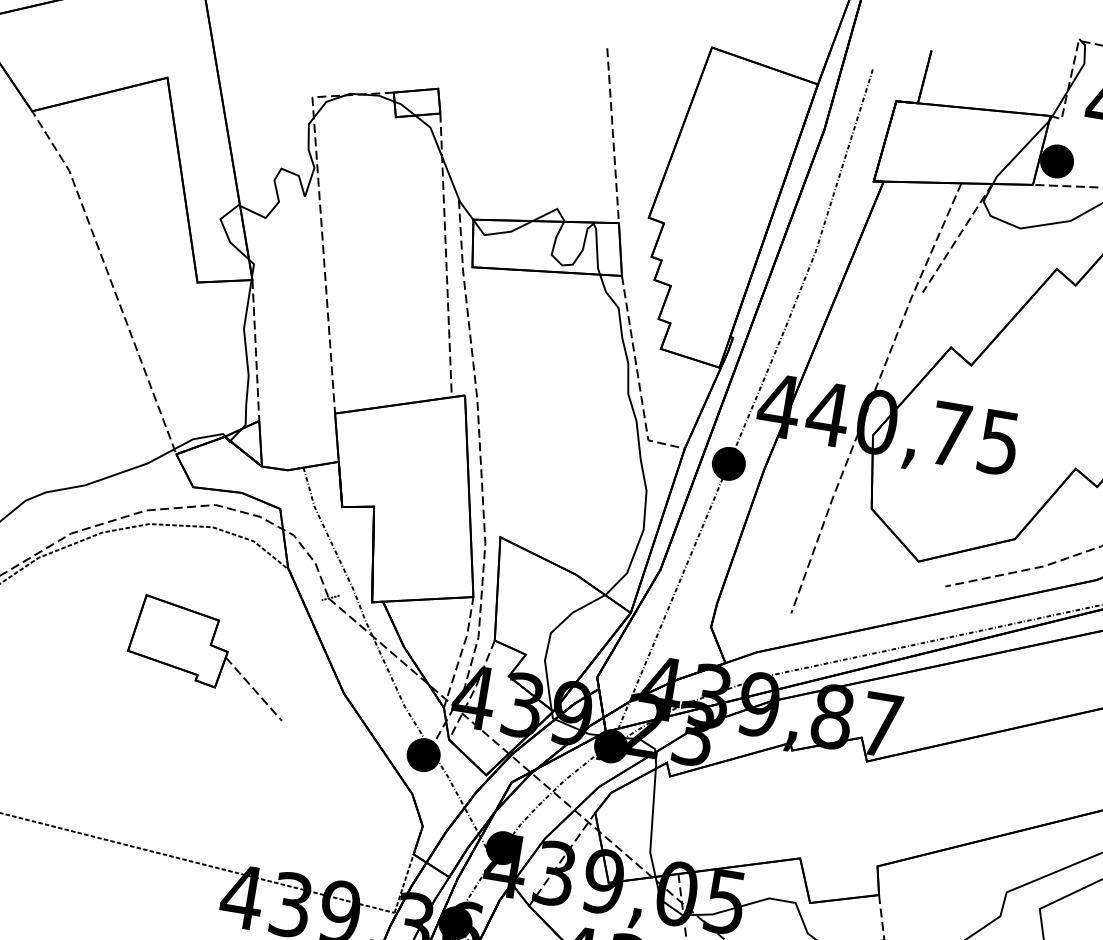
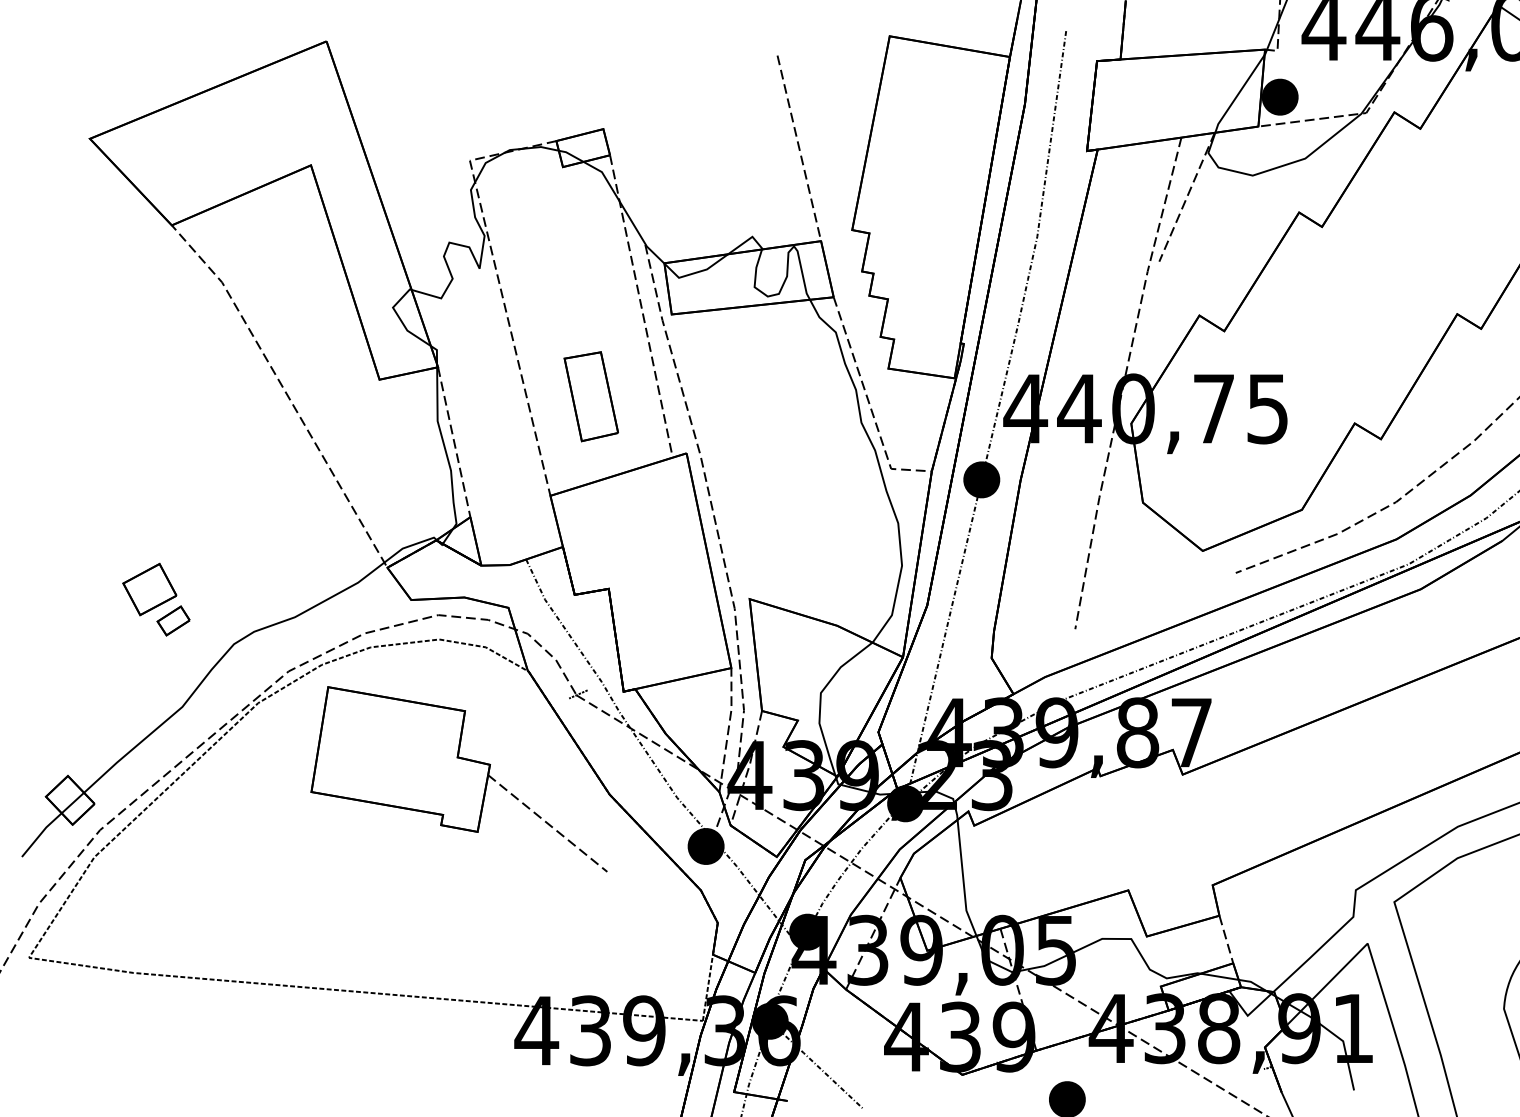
part: (386, 329) -> (590, 396), added
part: (209, 657) -> (458, 779), size x1.67

